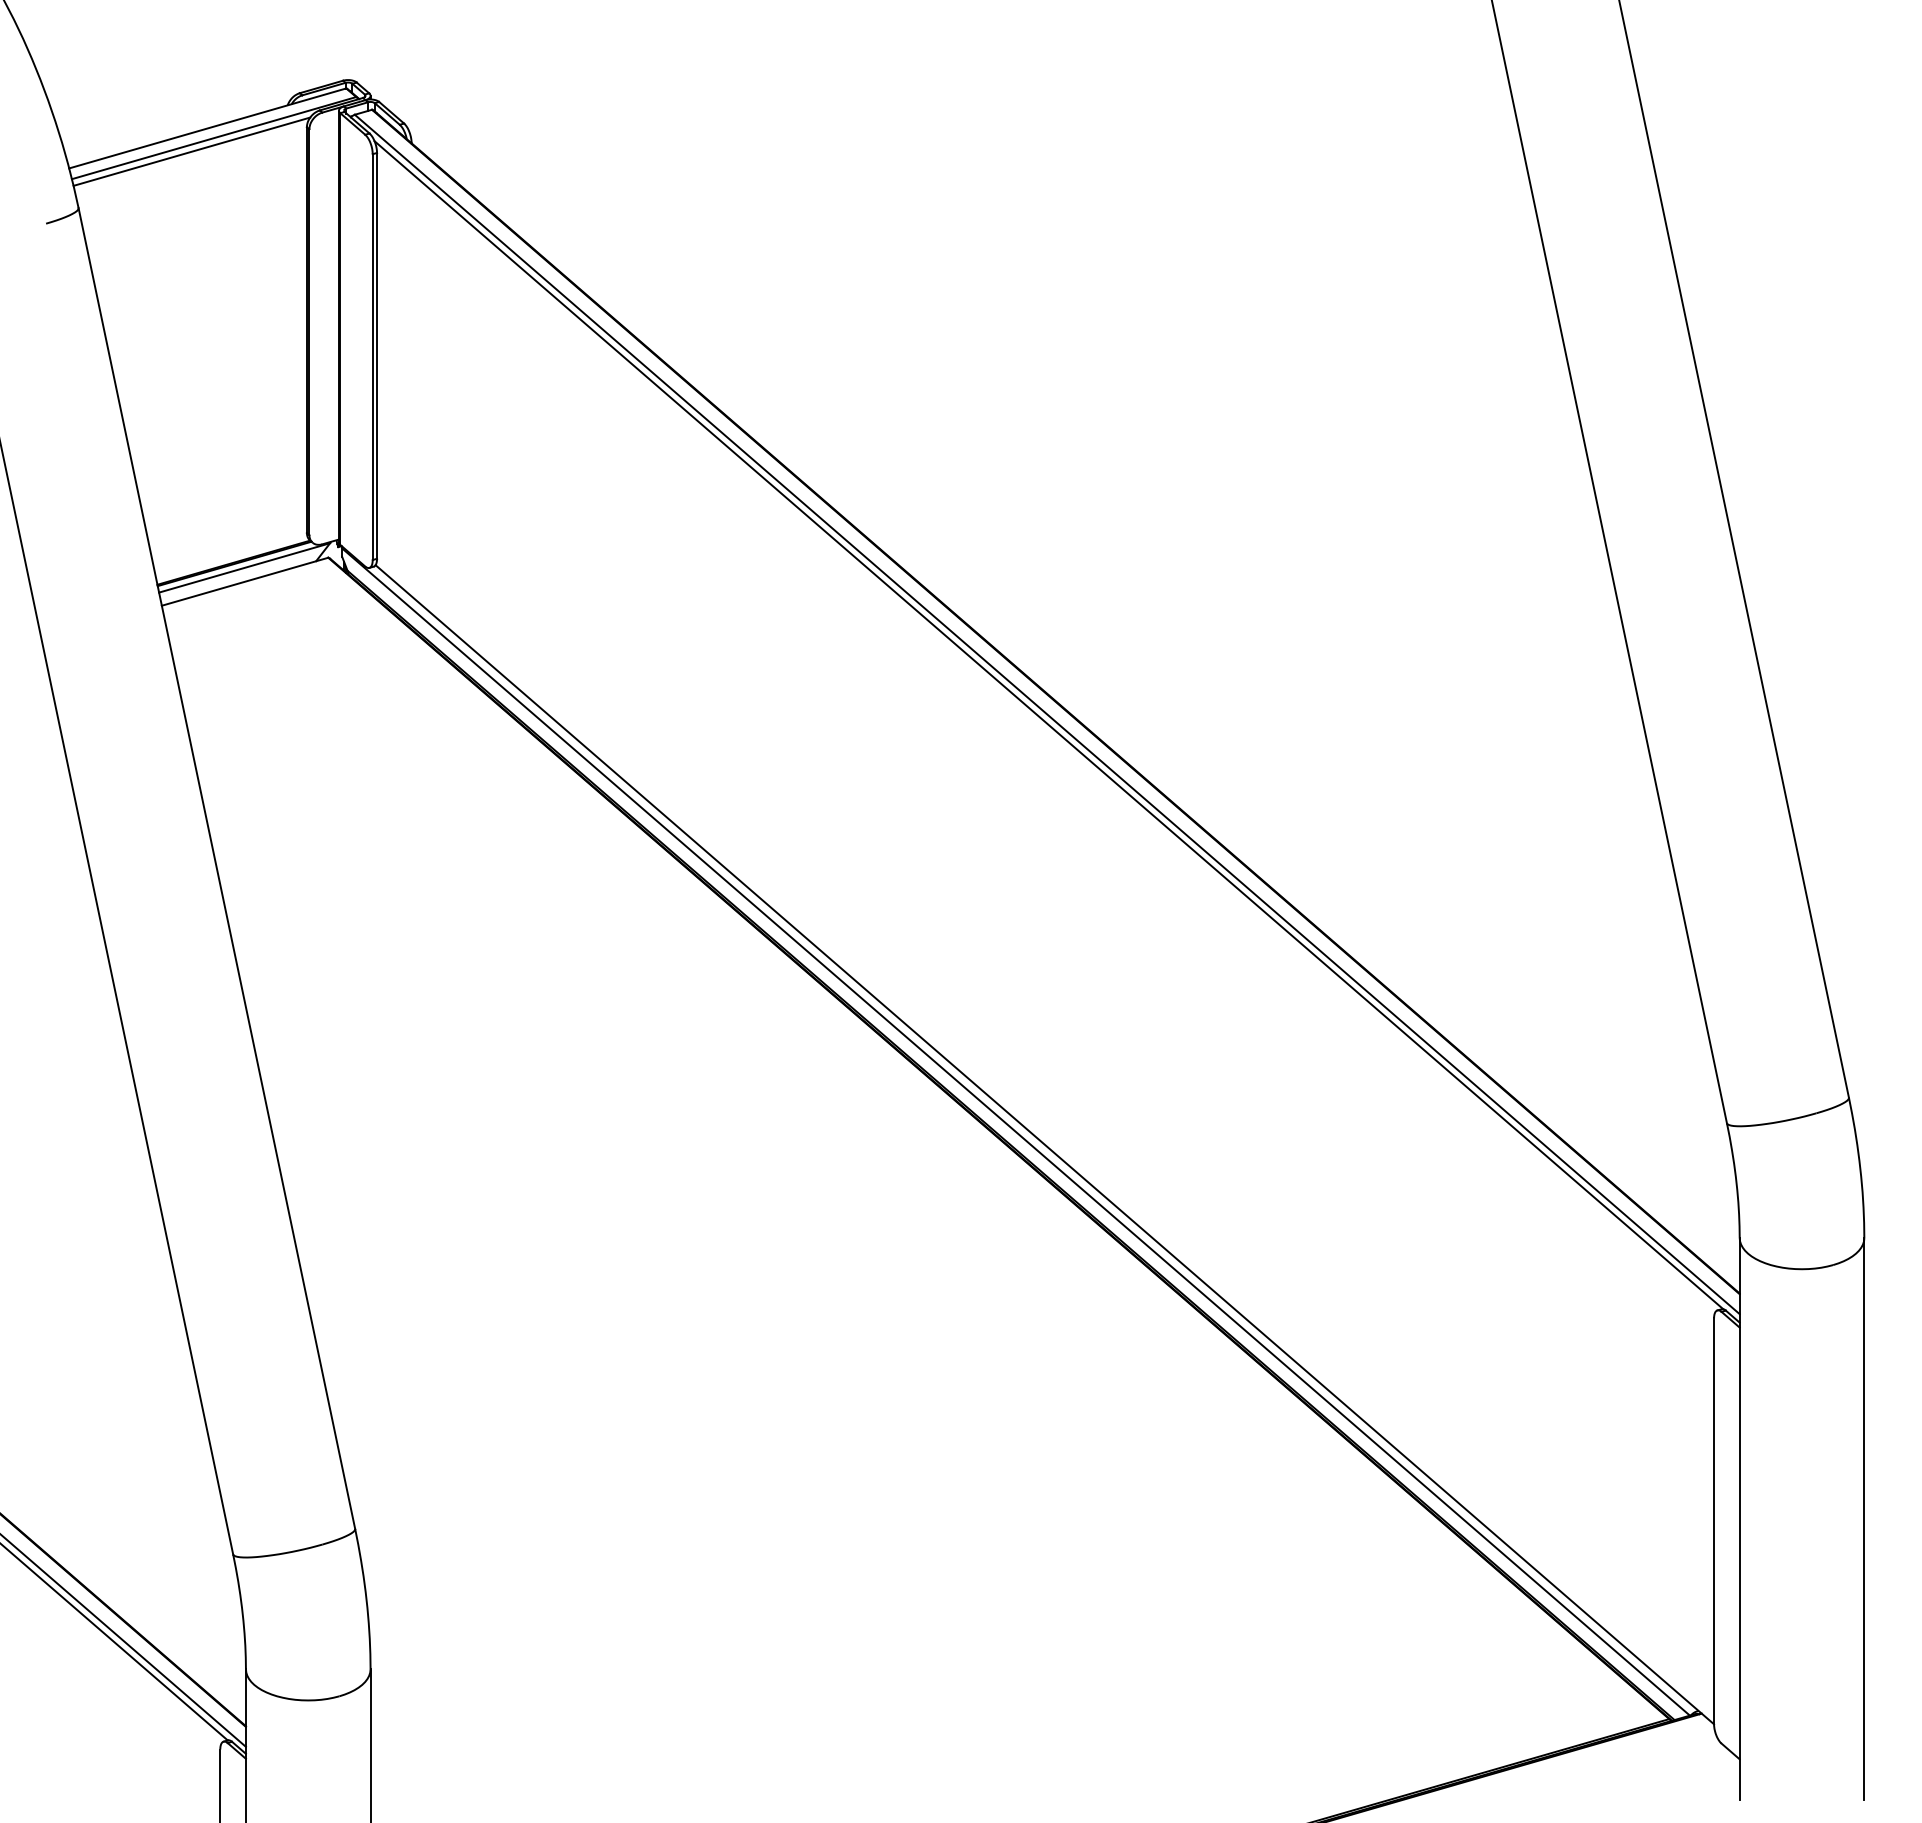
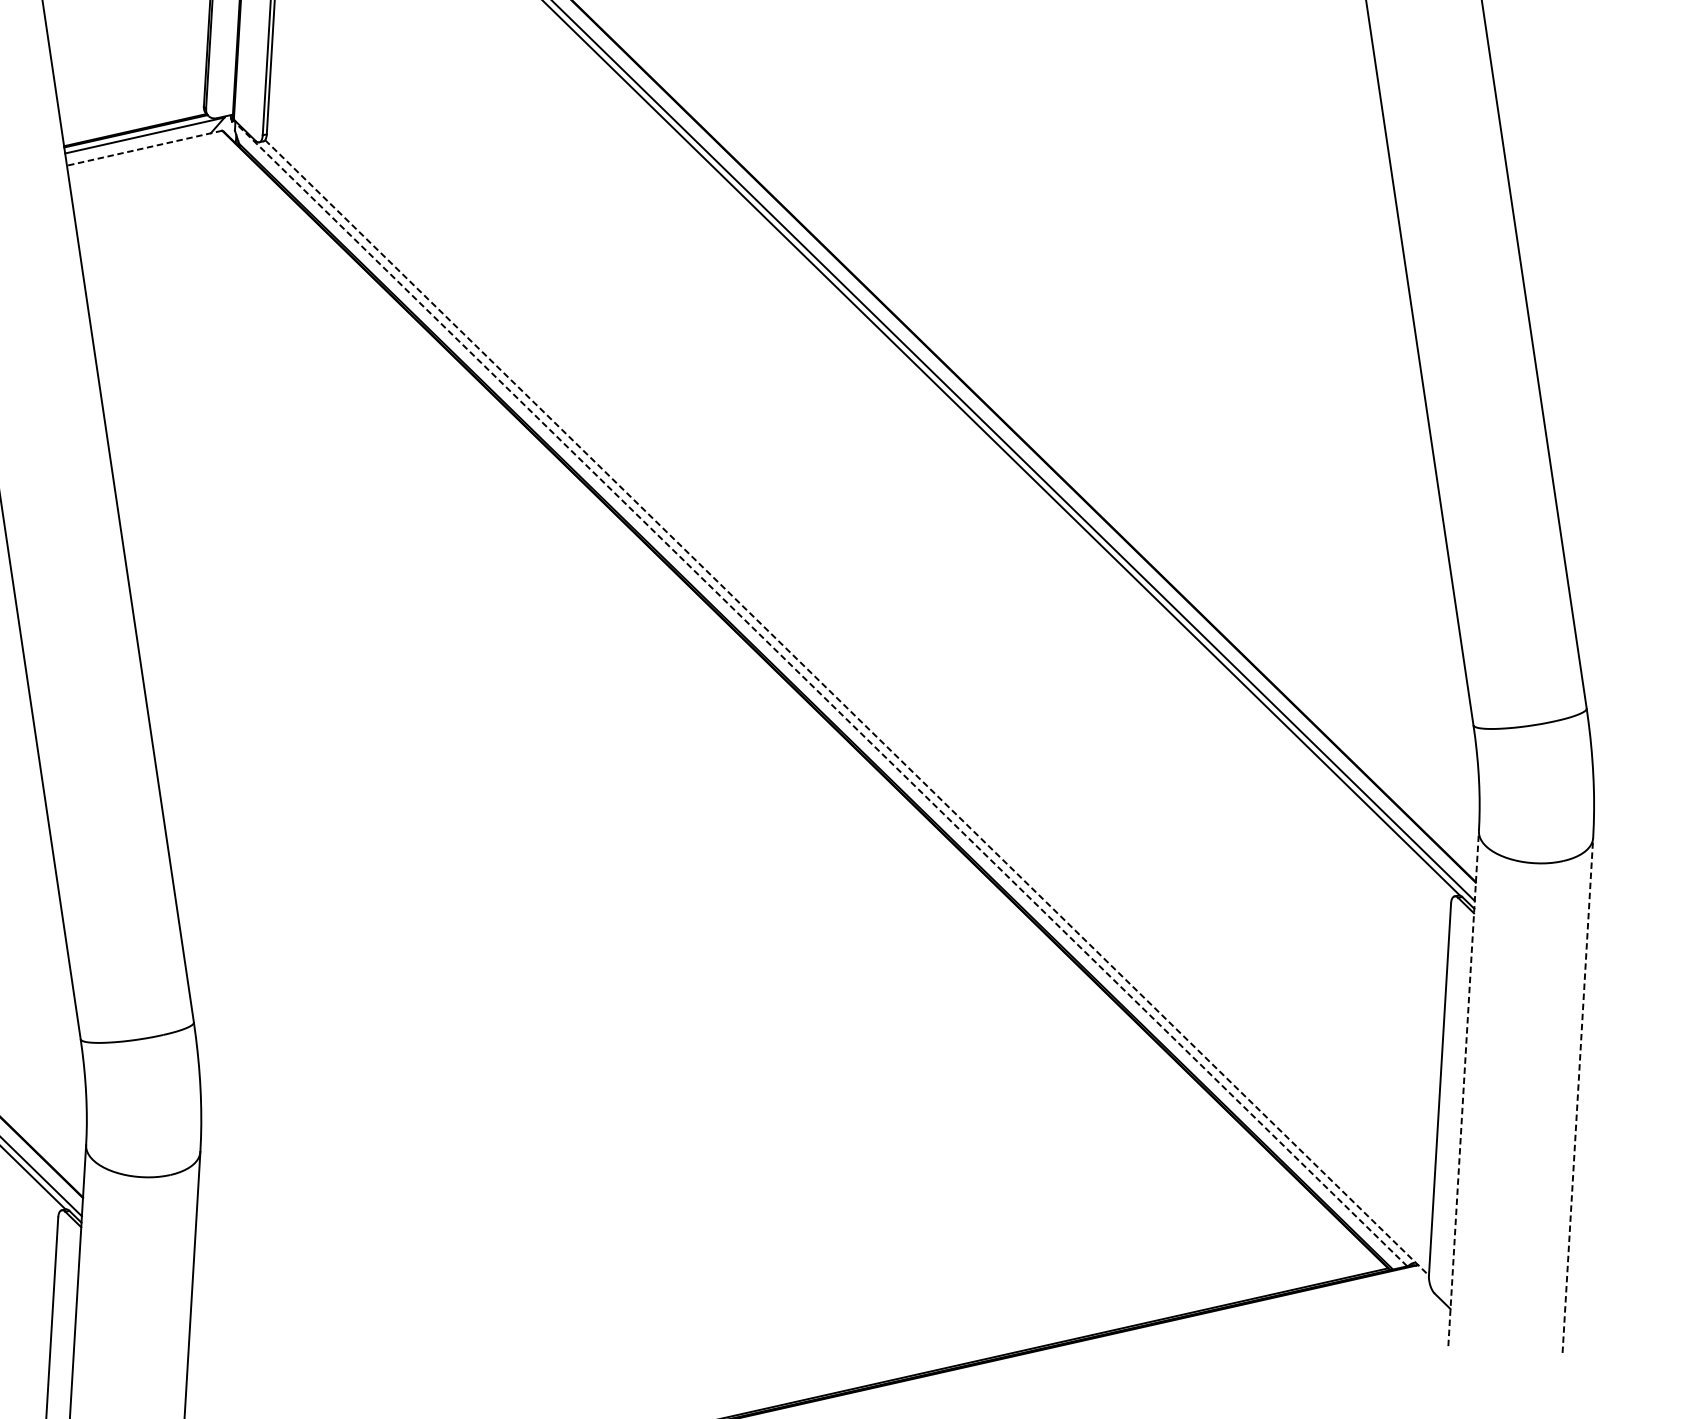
line: (245, 581) -> (144, 148), solid -> dashed
line: (1015, 1131) -> (820, 694), solid -> dashed
line: (1045, 1145) -> (847, 708), solid -> dashed
line: (1739, 1518) -> (1463, 1088), solid -> dashed
line: (1864, 1518) -> (1578, 1095), solid -> dashed

